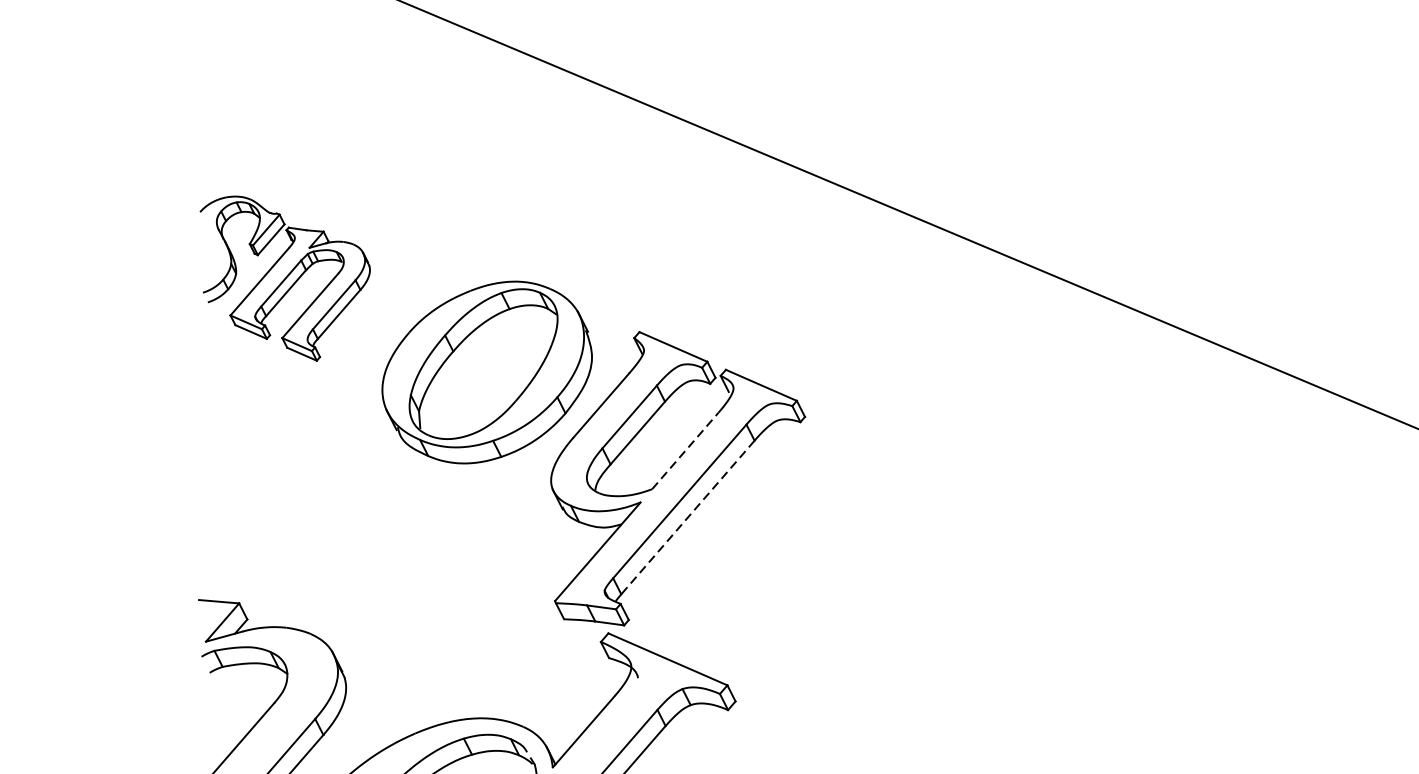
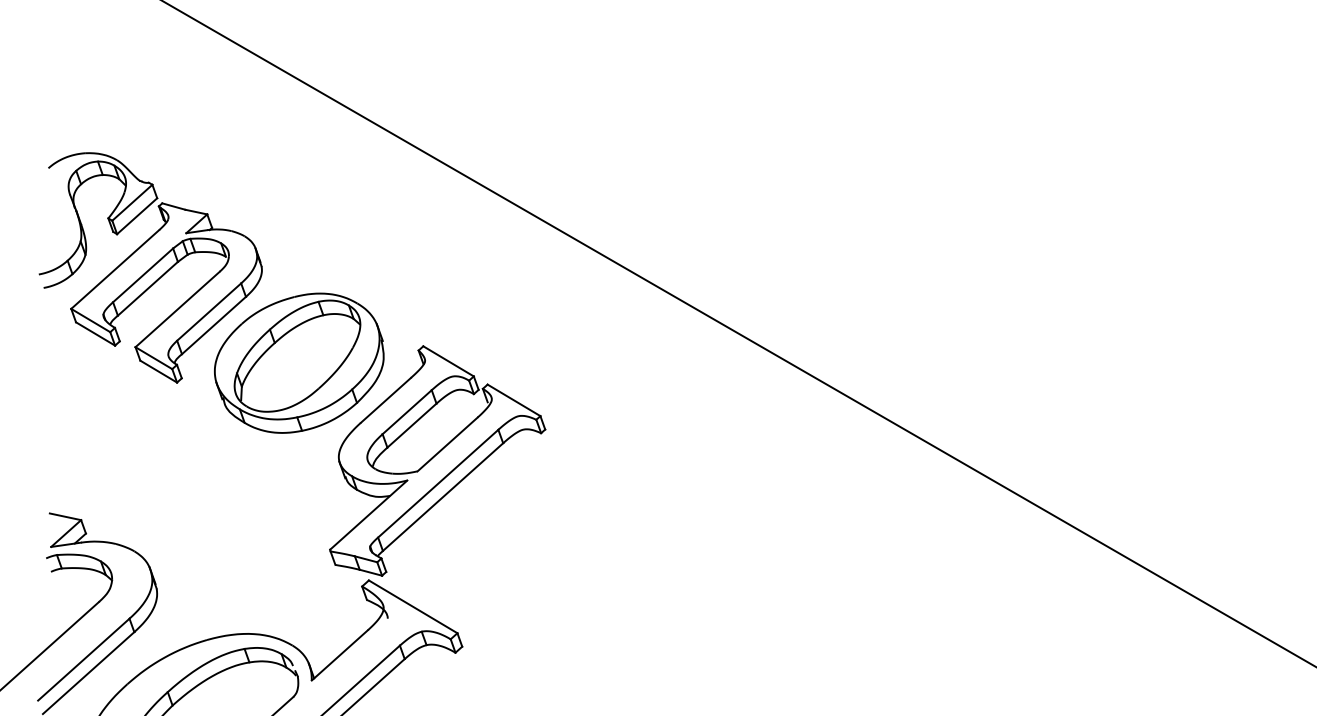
part: (286, 276) -> (150, 267), size x1.67
line: (686, 450) -> (448, 444), dashed -> solid
line: (688, 517) -> (443, 497), dashed -> solid

